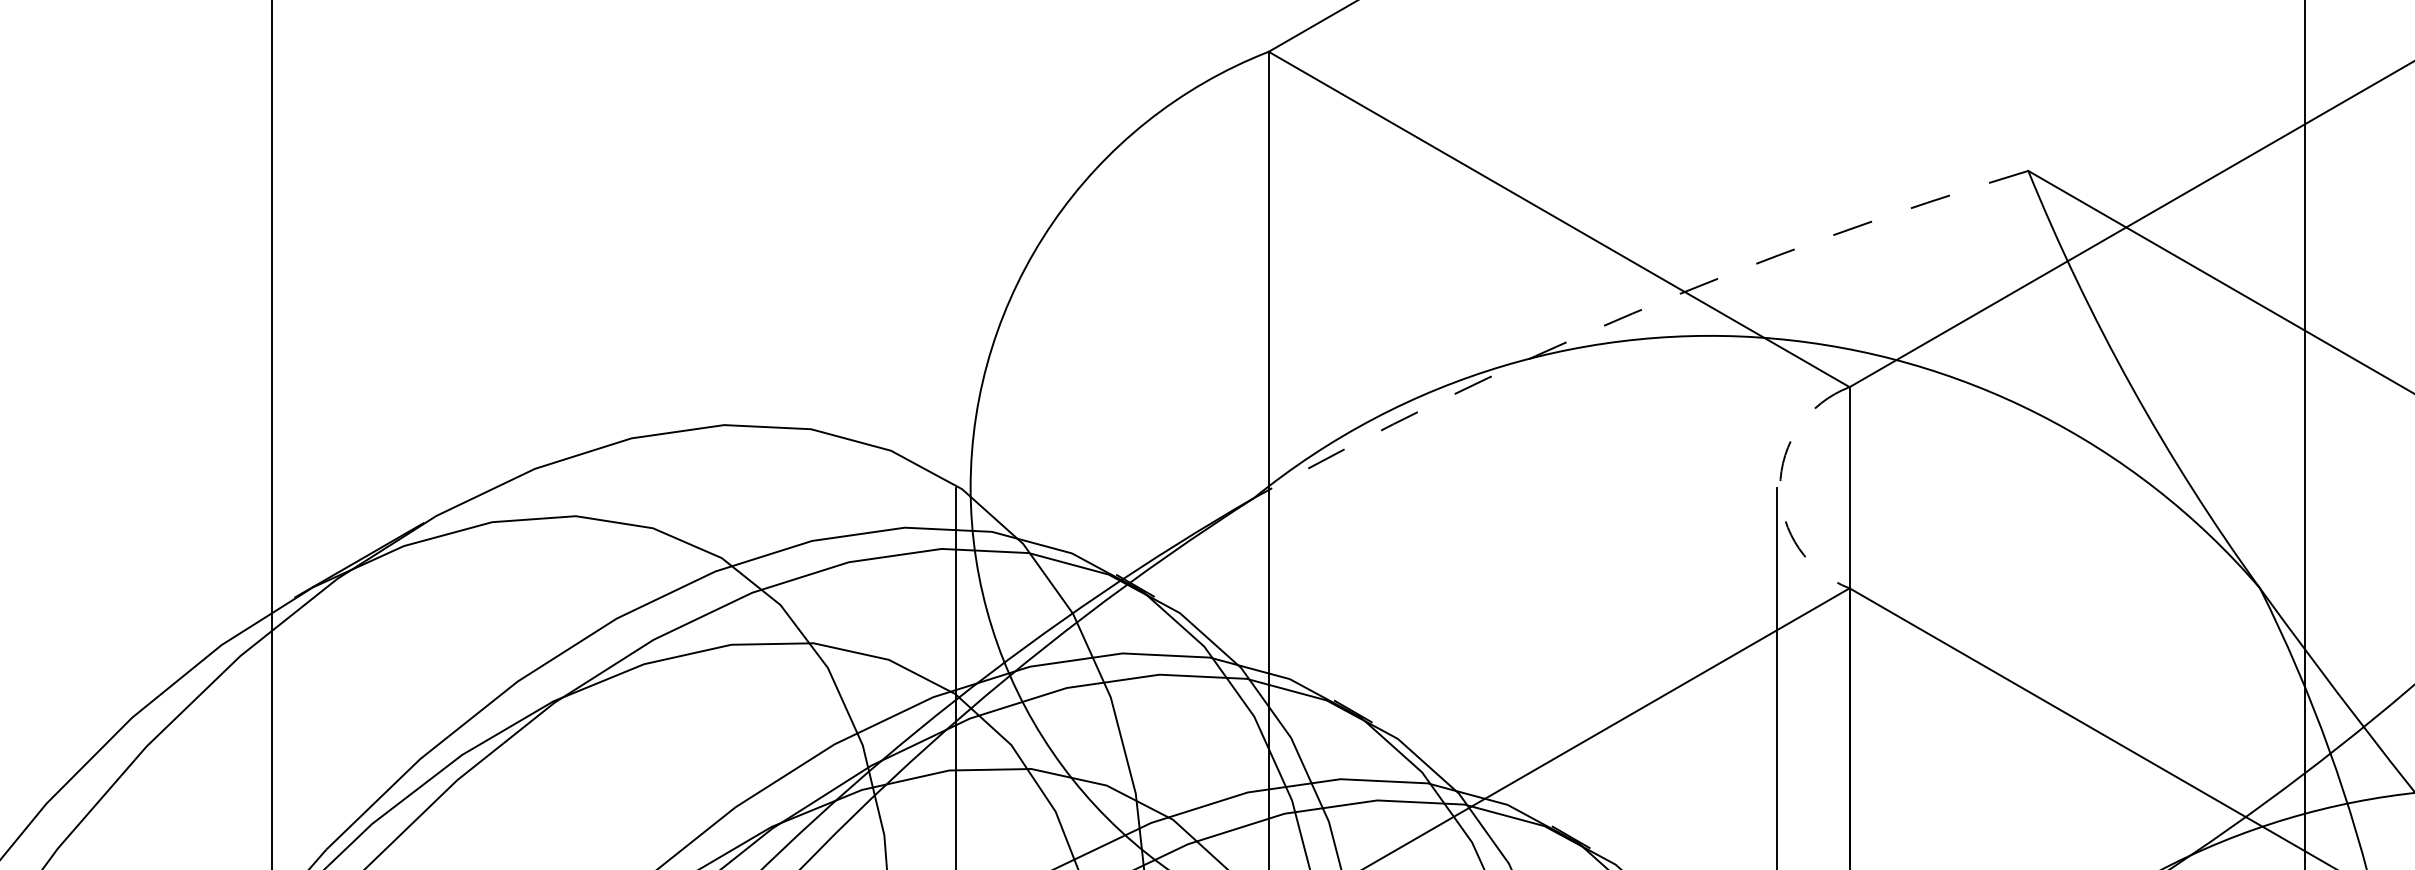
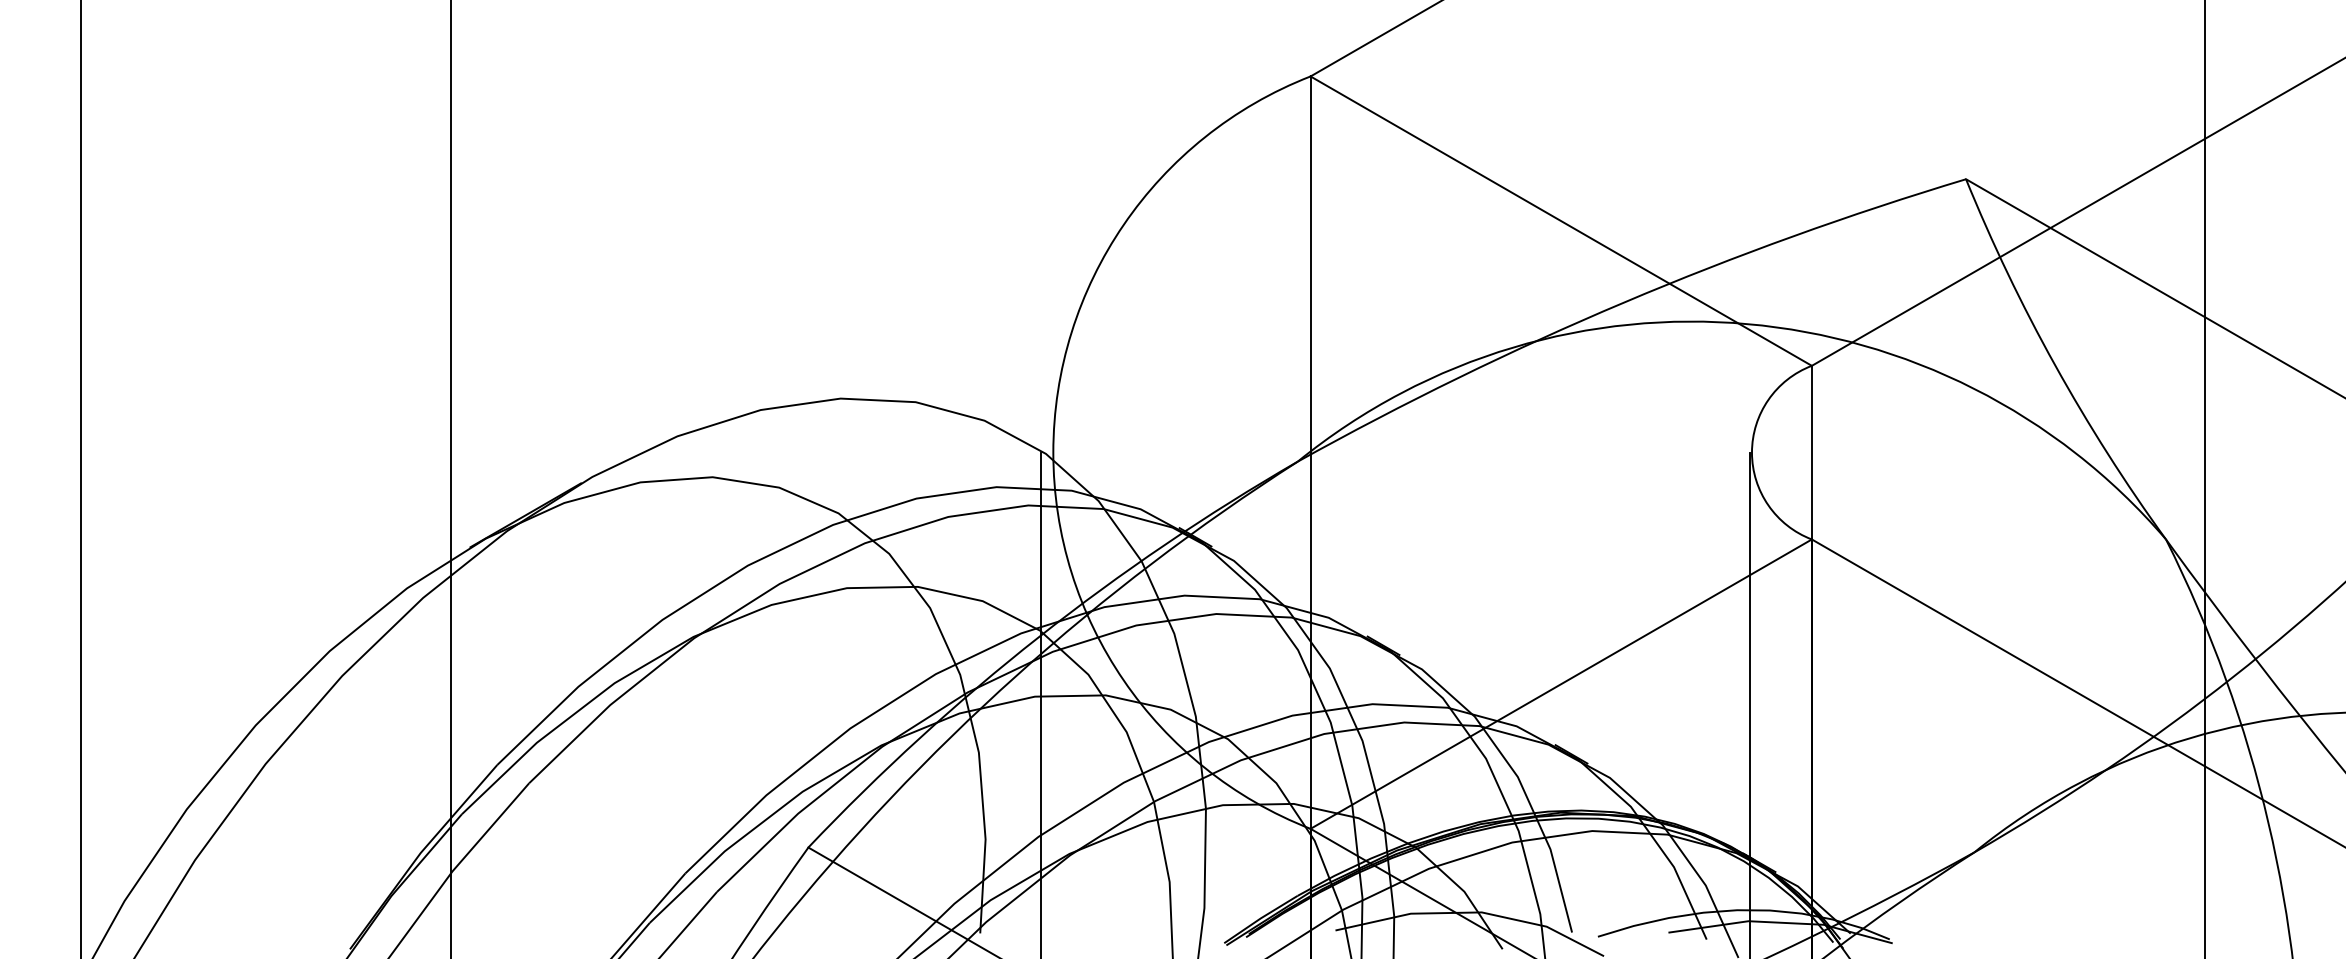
arc: (1632, 313) -> (1624, 302), dashed -> solid
arc: (1779, 487) -> (1751, 452), dashed -> solid

